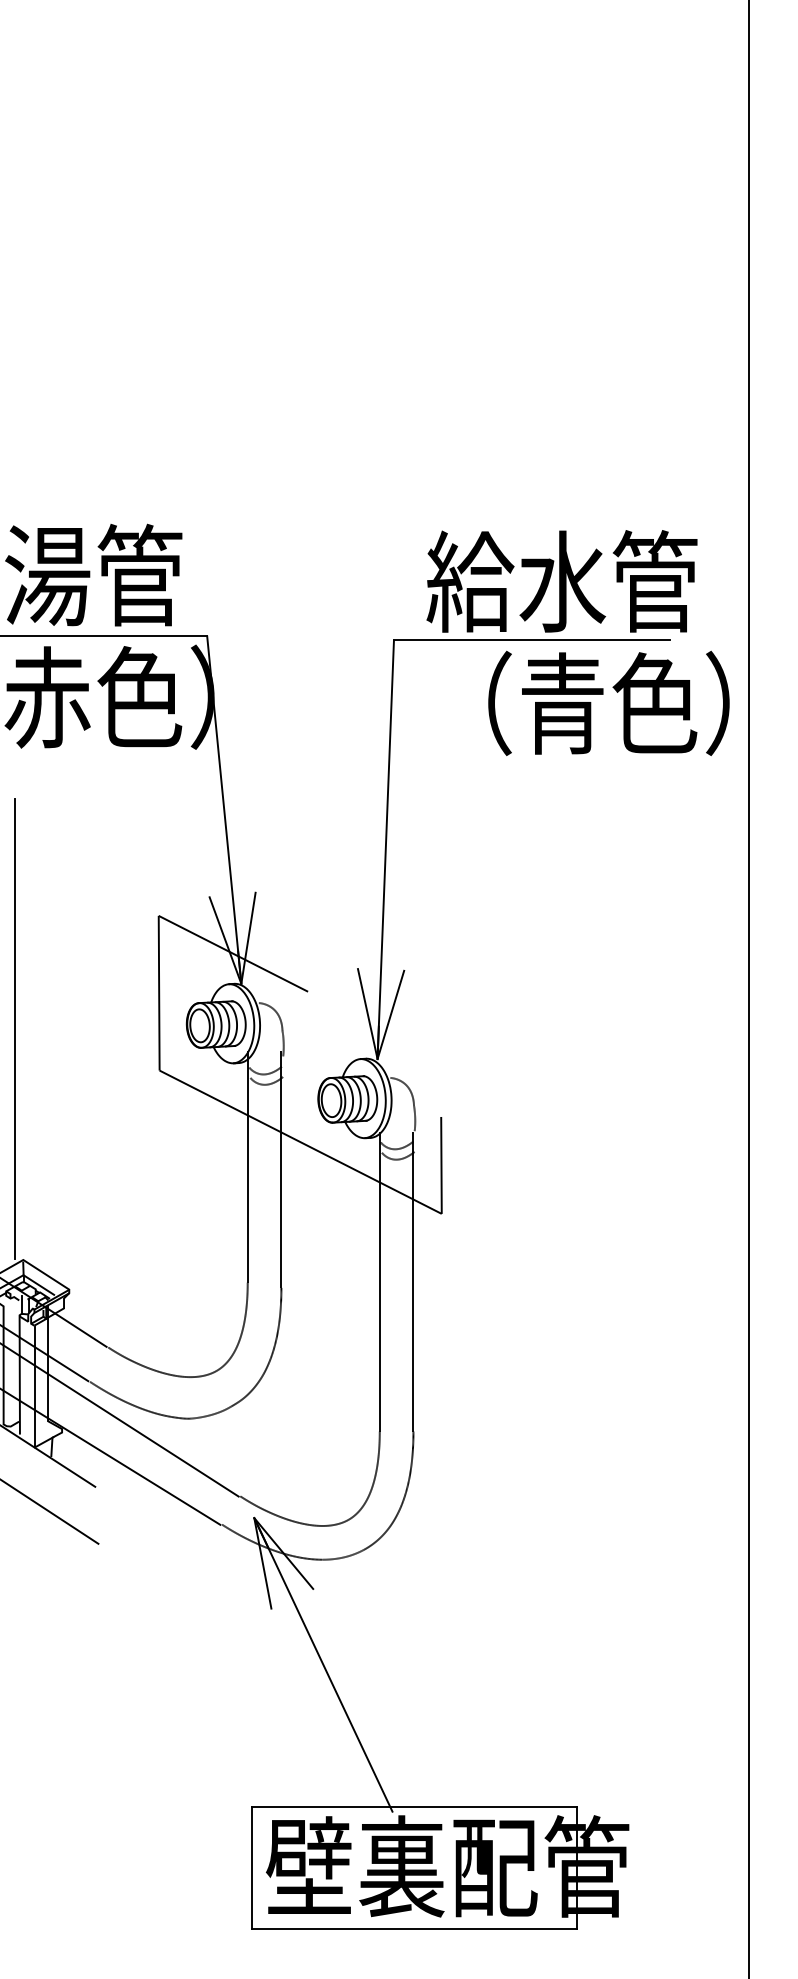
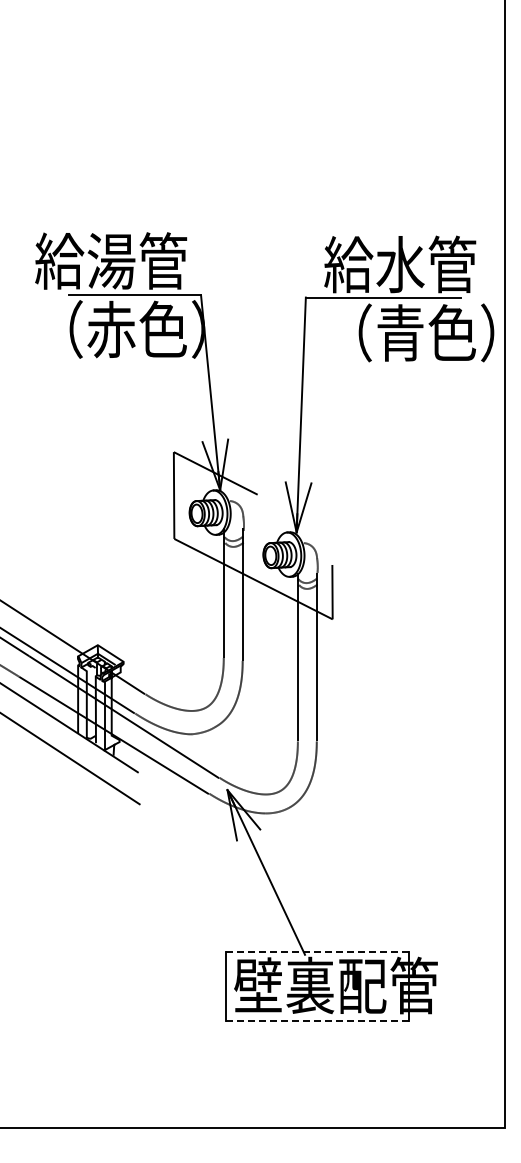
line: (15, 1028) -> (93, 515), removed
line: (414, 1807) -> (317, 952), solid -> dashed
line: (414, 1928) -> (317, 1020), solid -> dashed

